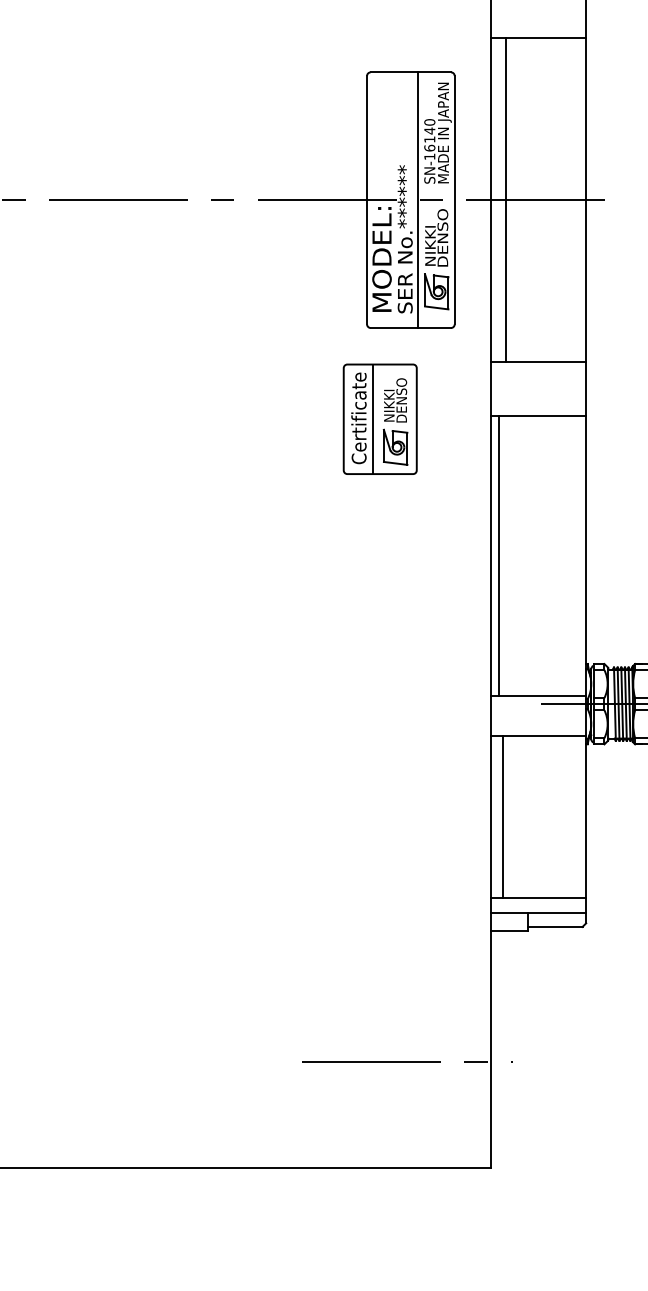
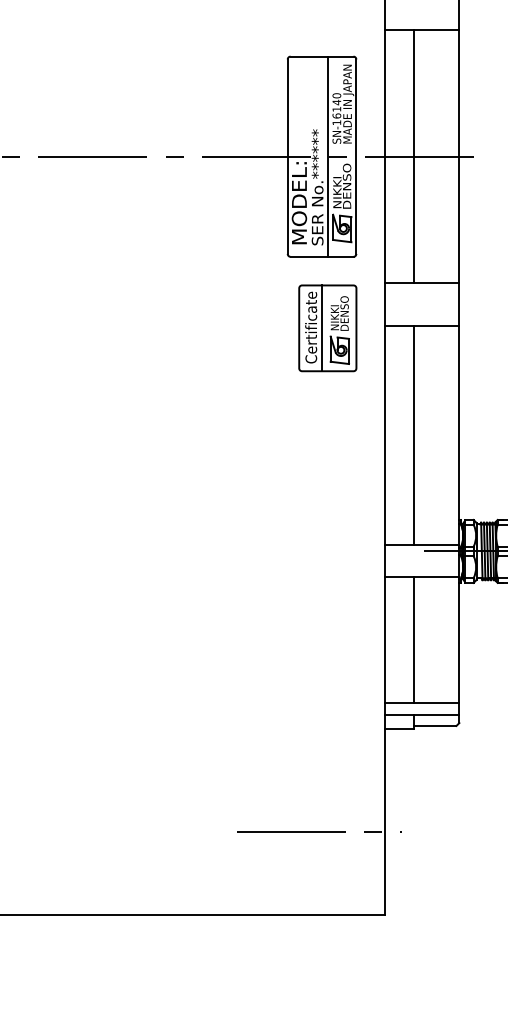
line: (505, 199) -> (413, 156), moved
part: (379, 418) -> (327, 327), moved
line: (498, 556) -> (413, 435), moved
line: (502, 816) -> (413, 639), moved

